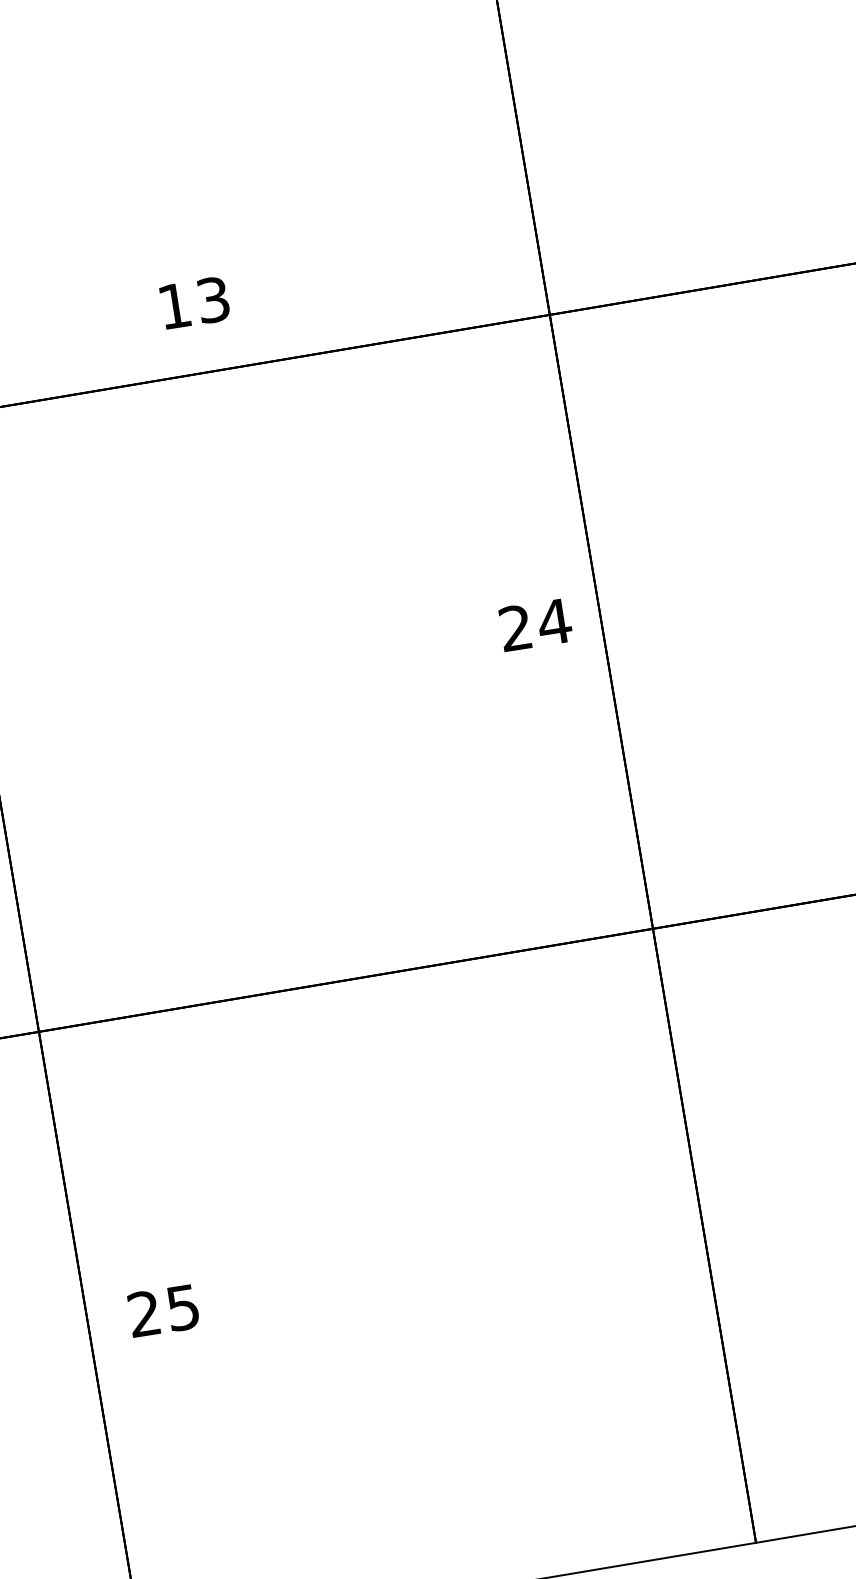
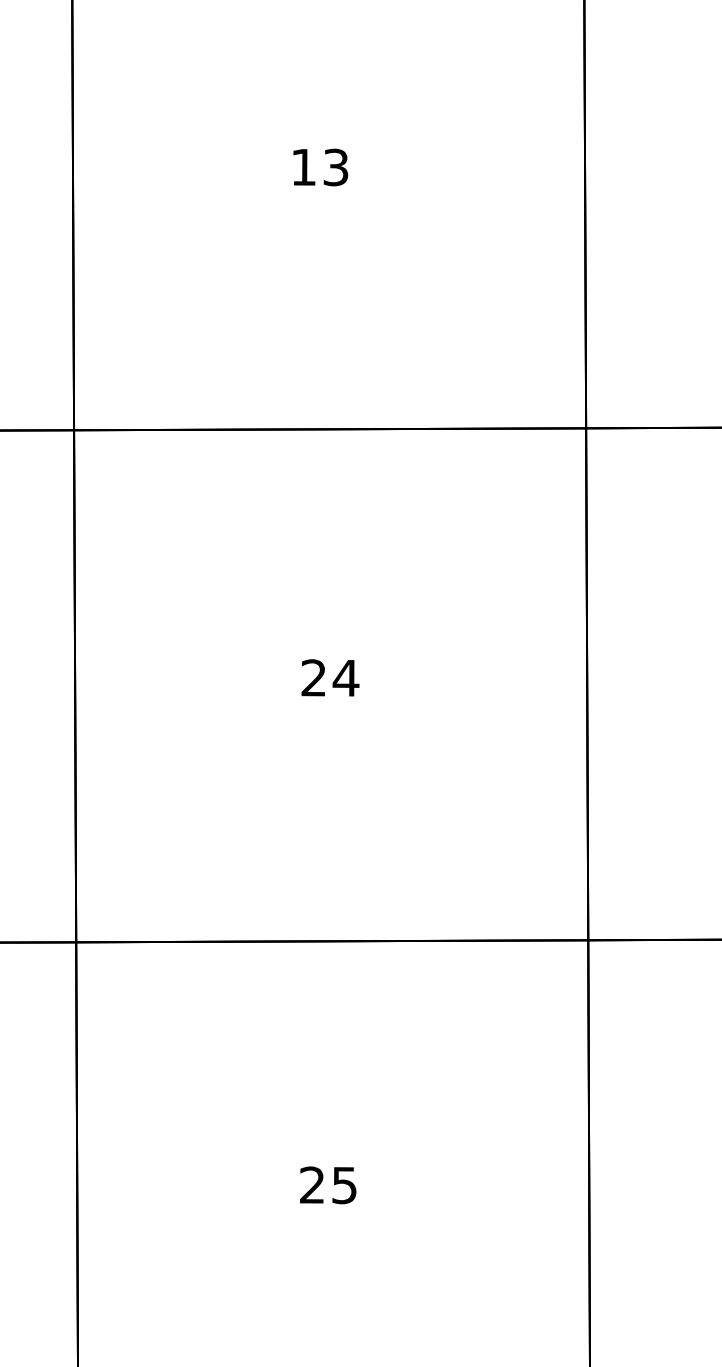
text: (194, 303) -> (320, 167), moved
text: (535, 624) -> (330, 677), moved
text: (163, 1311) -> (328, 1185), moved

